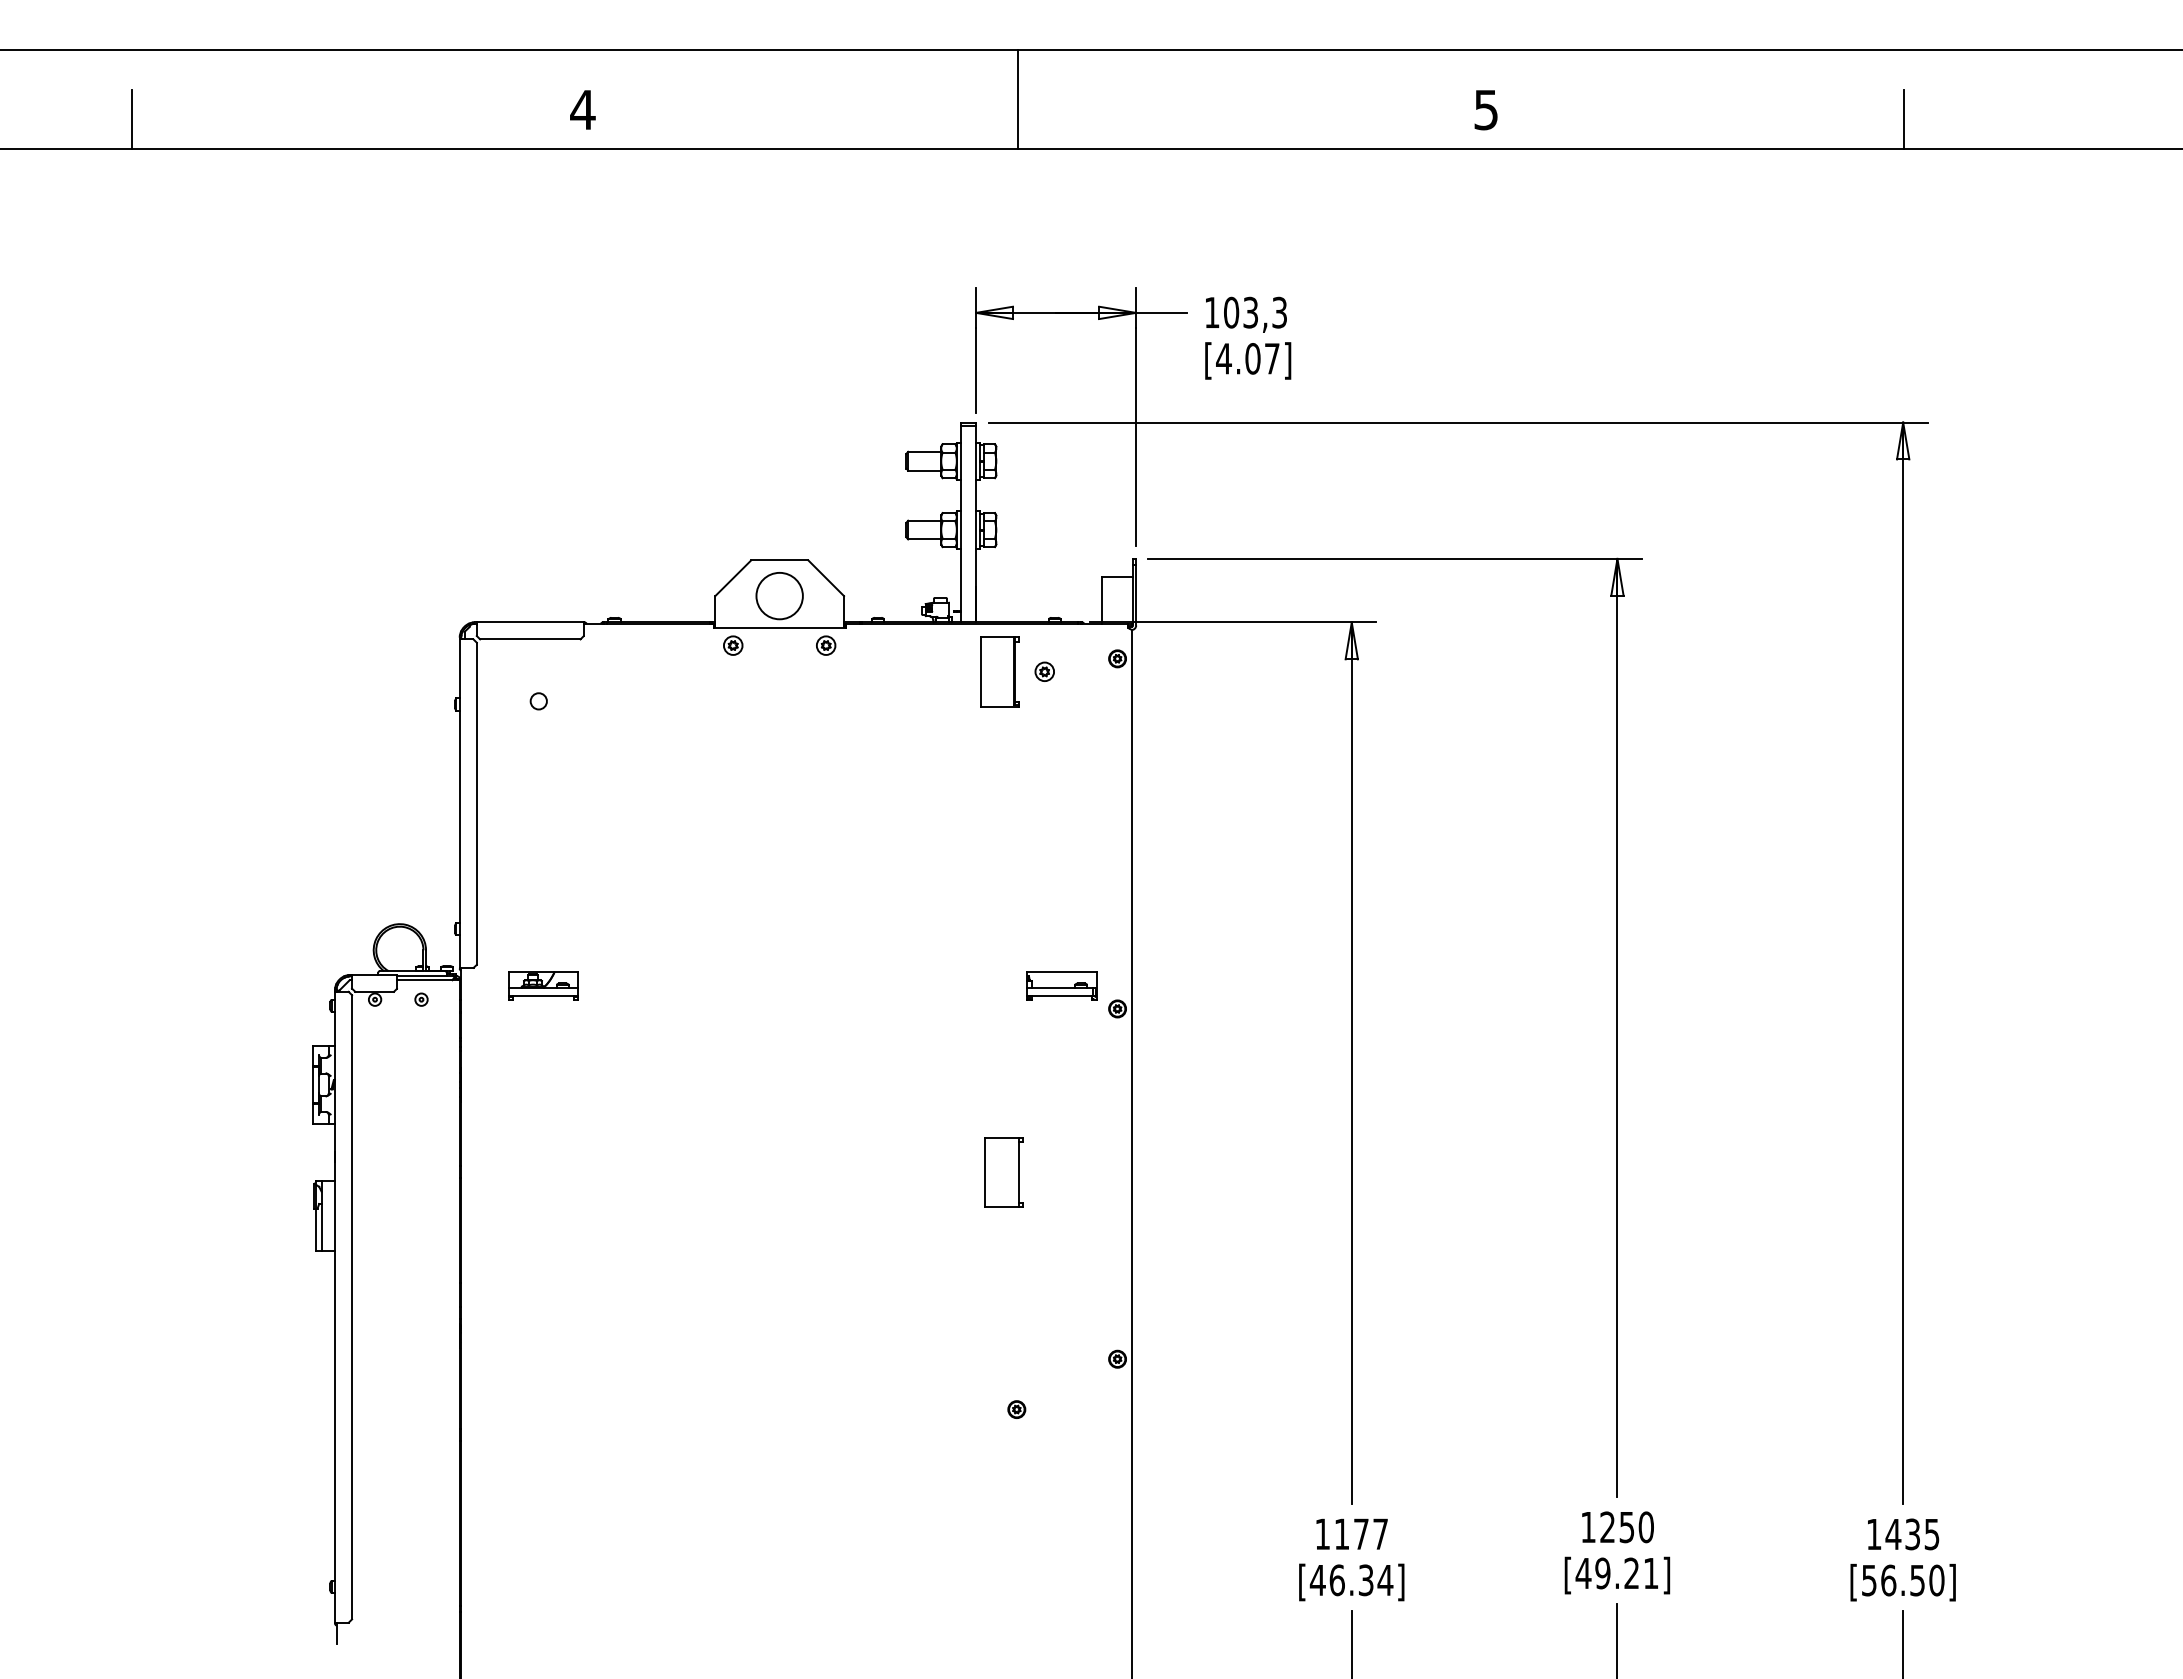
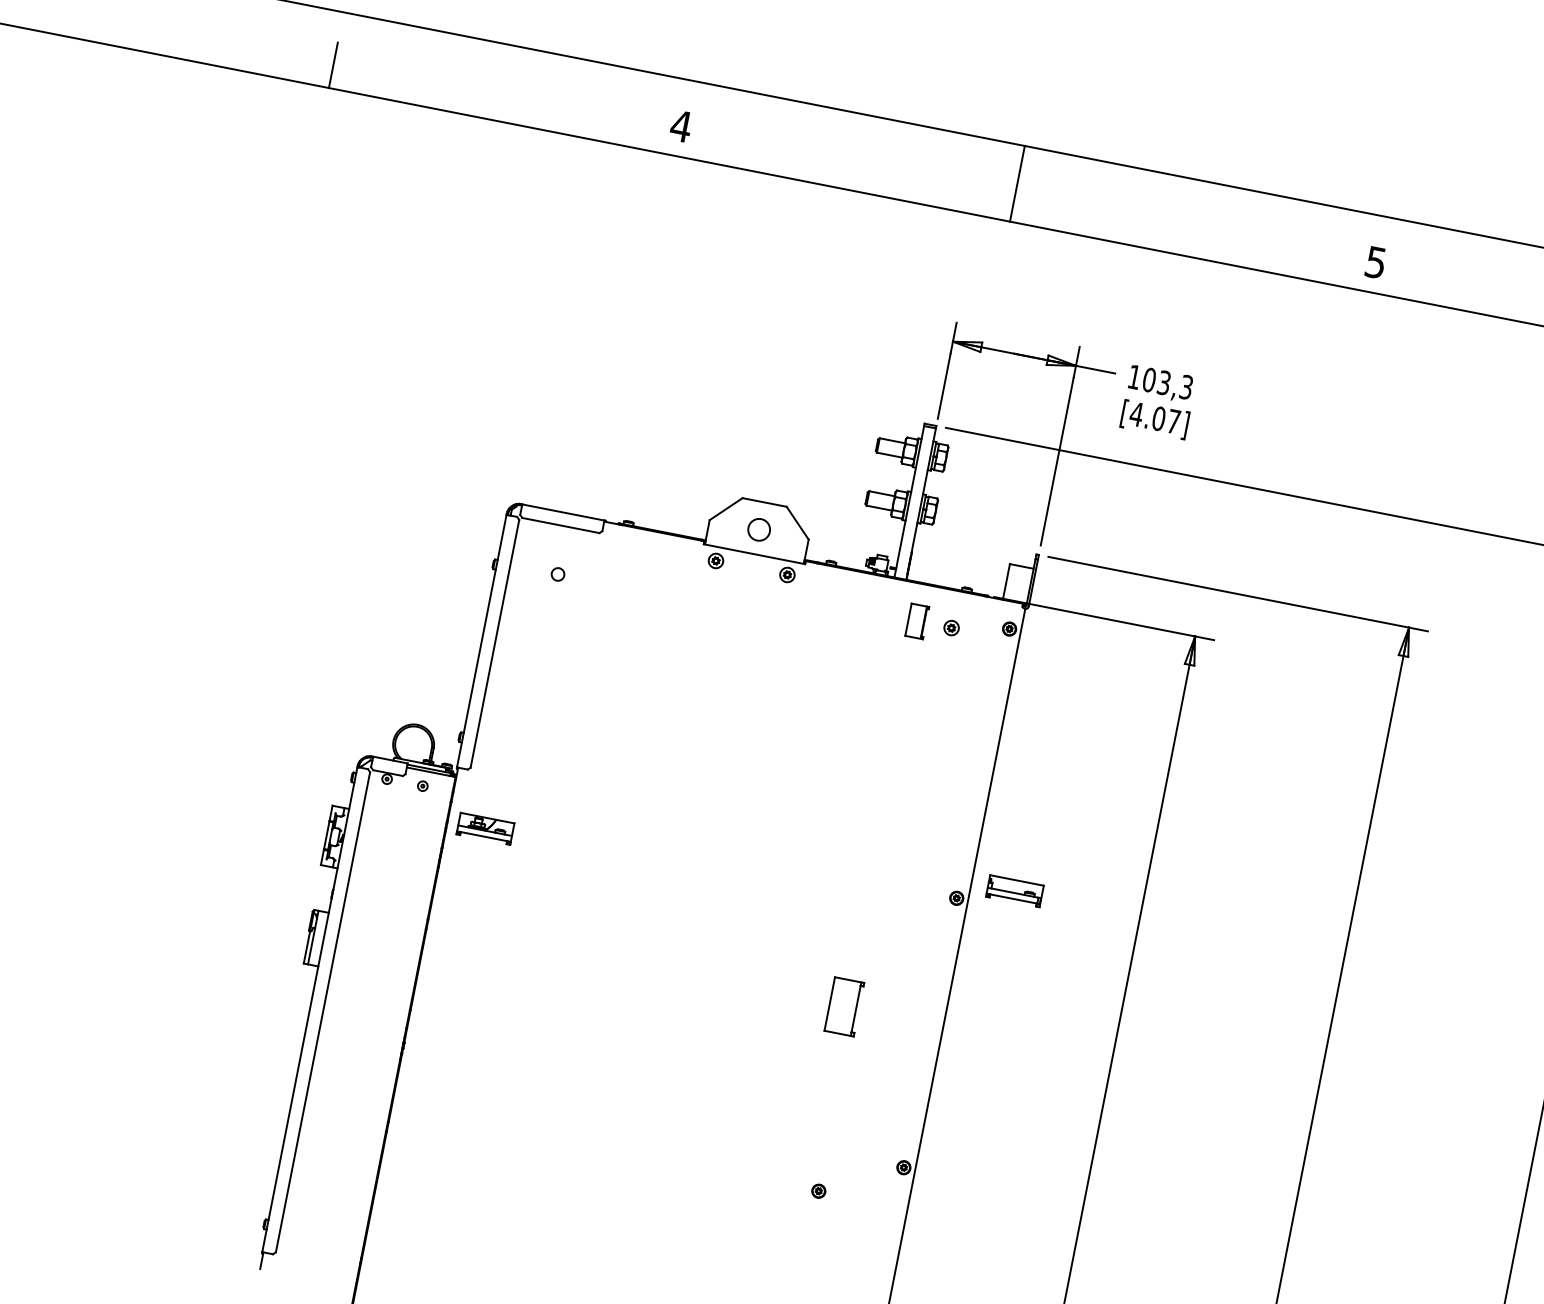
circle: (779, 595) -> (759, 529), size x0.6
part: (999, 671) -> (916, 621), size x0.6
part: (543, 985) -> (485, 828), moved
part: (1061, 985) -> (1014, 891), moved

